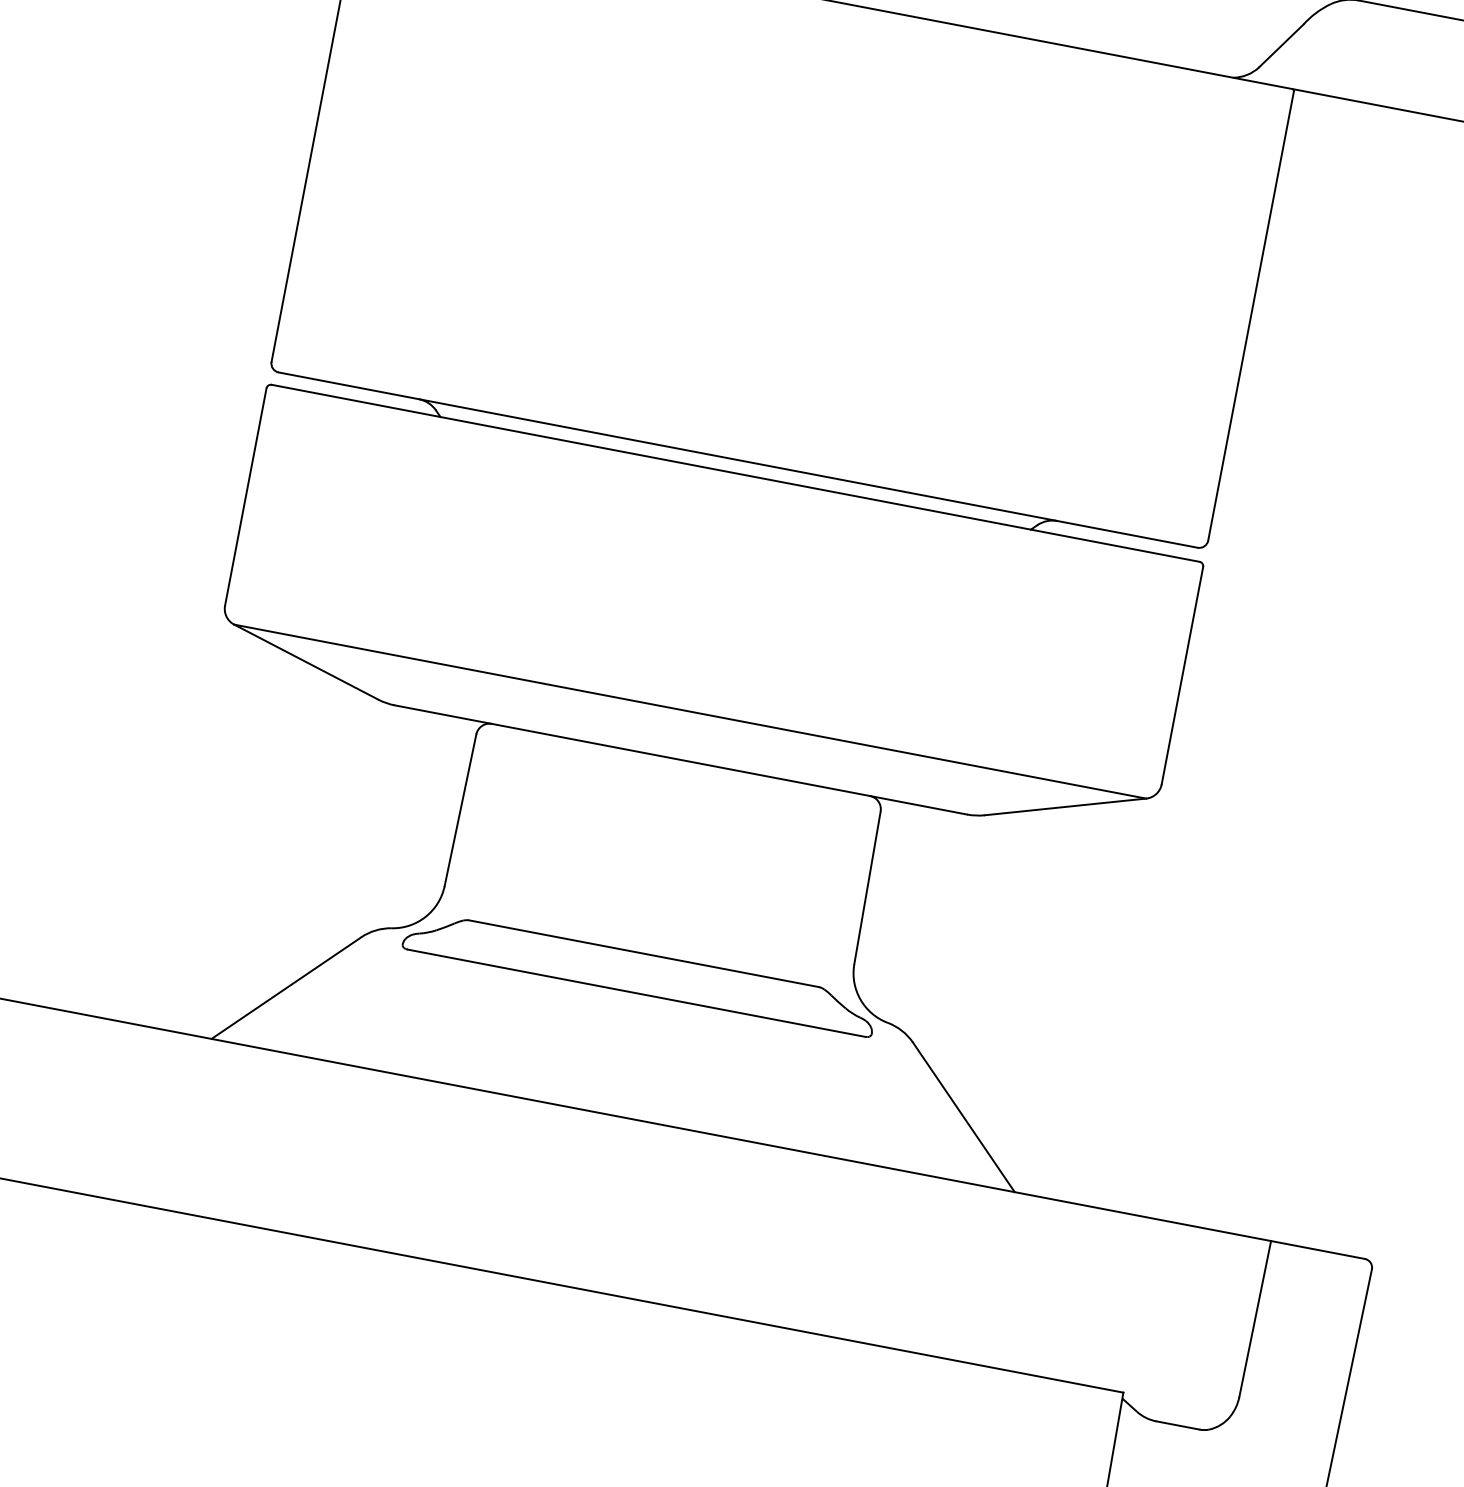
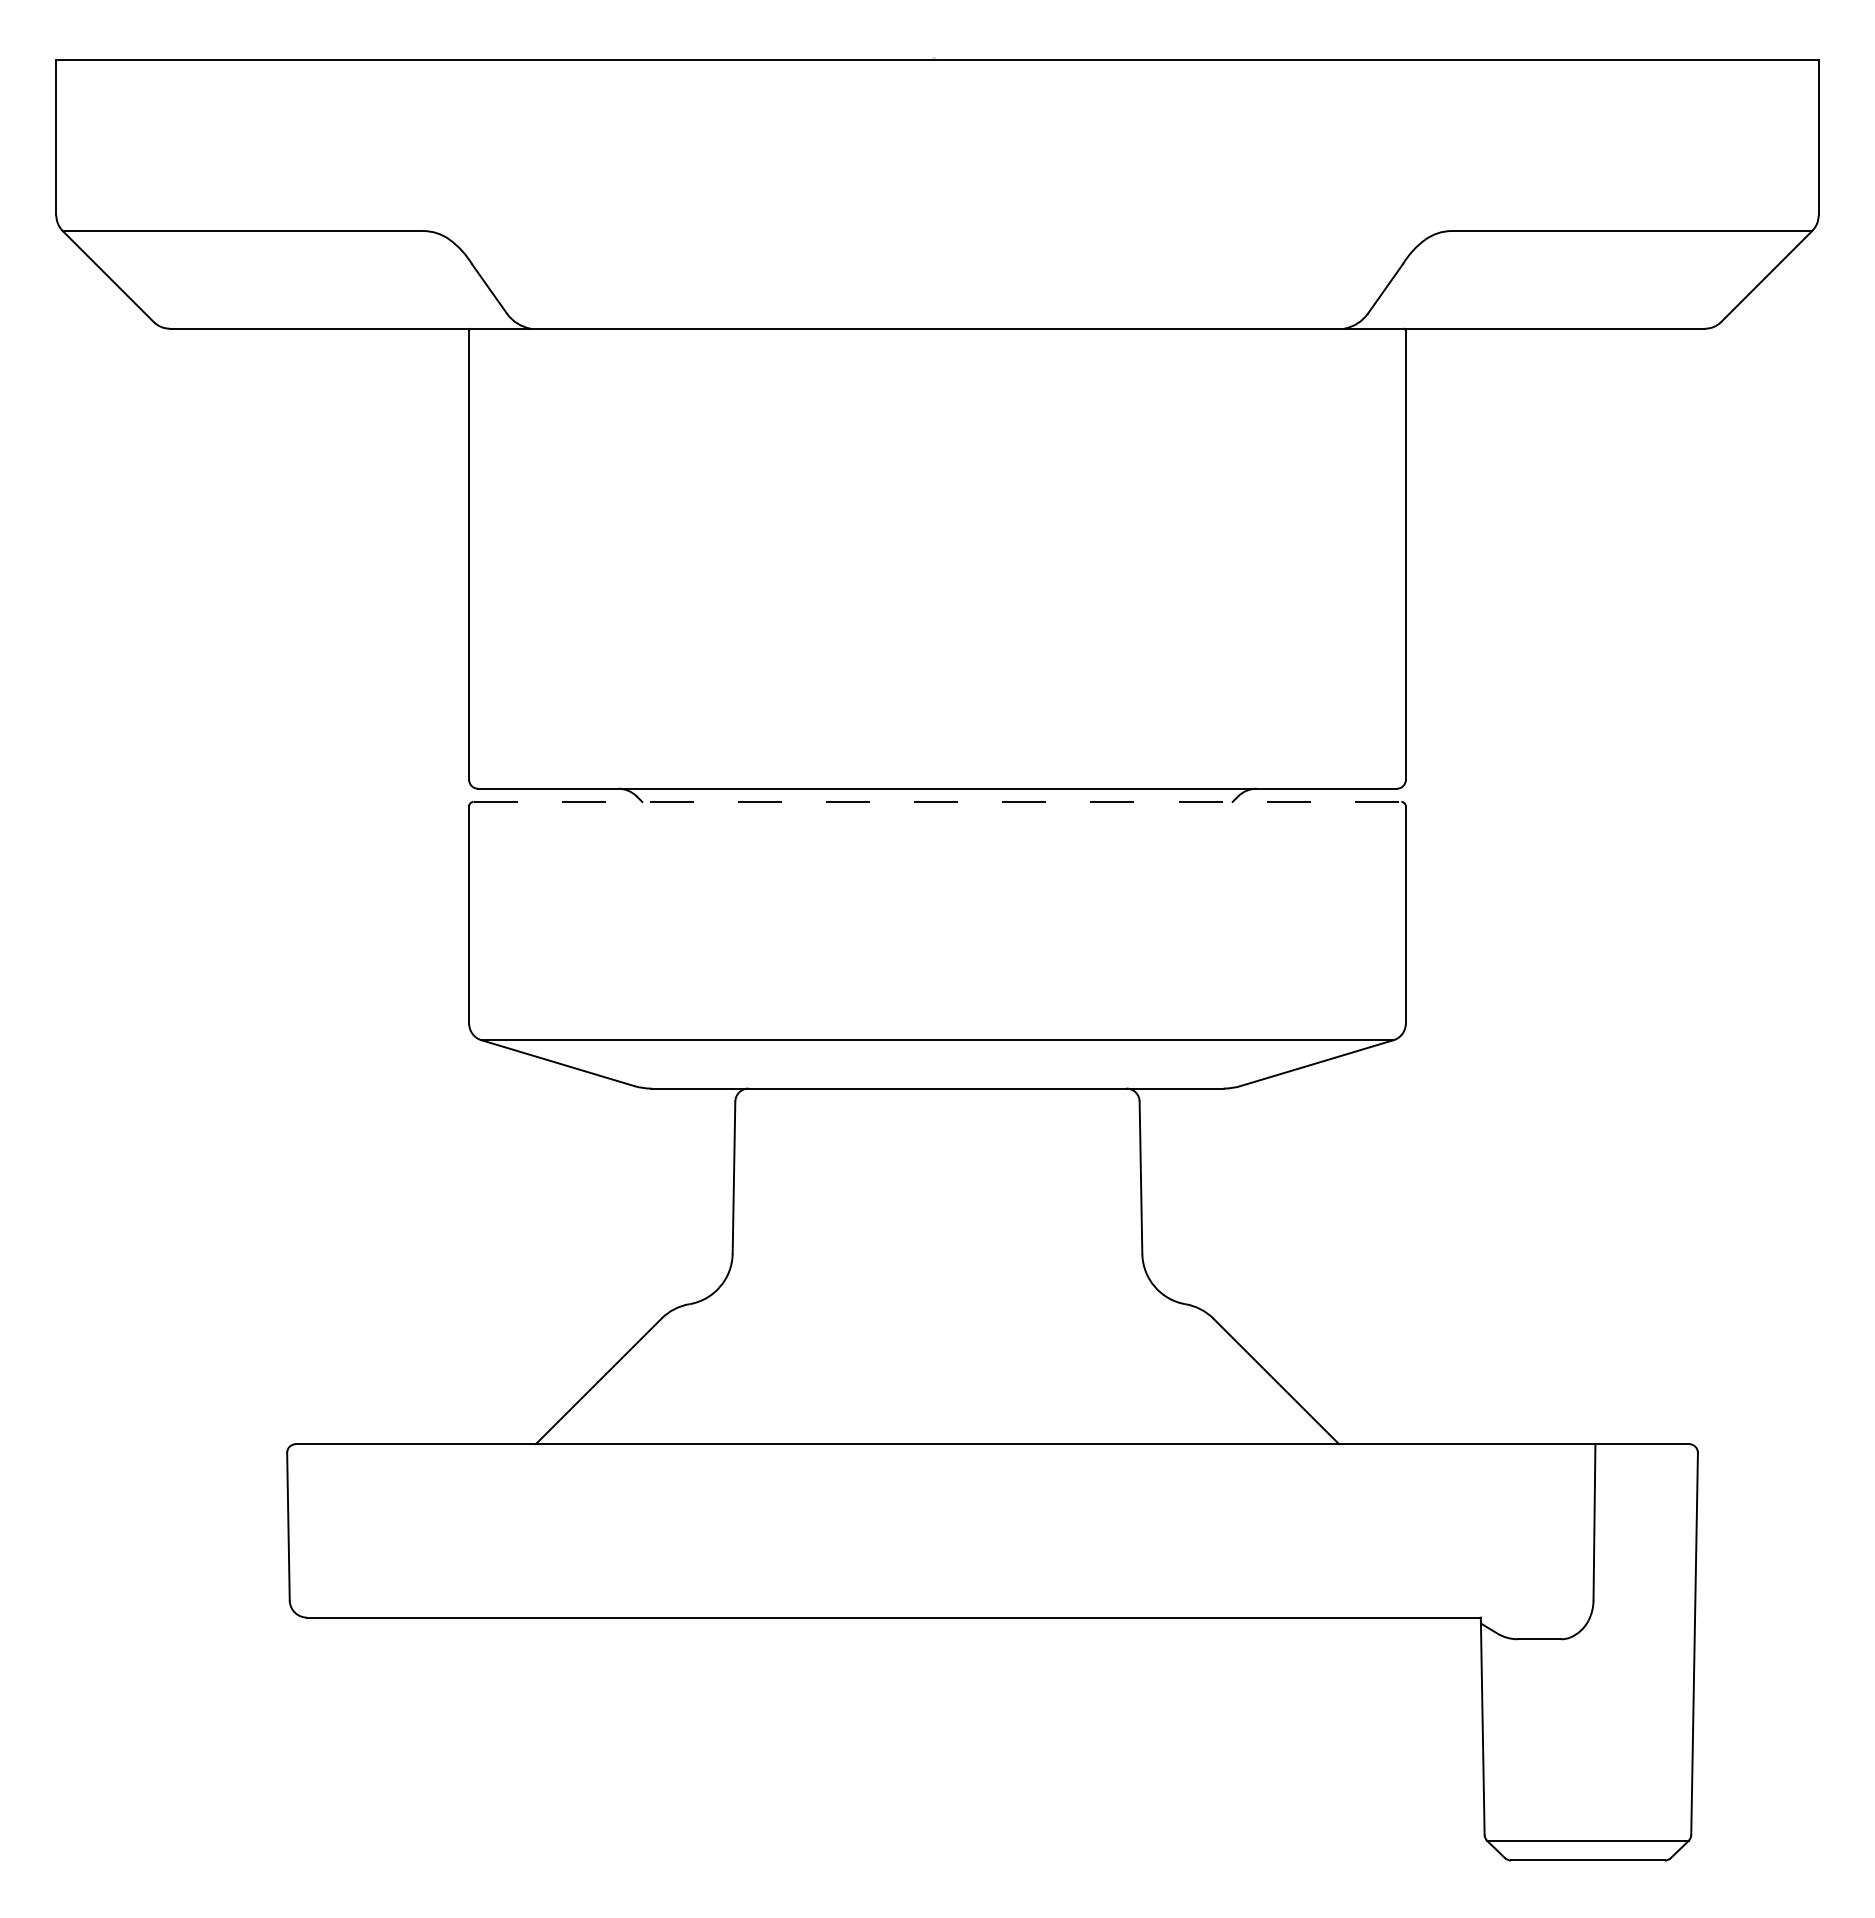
line: (735, 472) -> (937, 801), solid -> dashed
part: (640, 972) -> (937, 1301), removed

